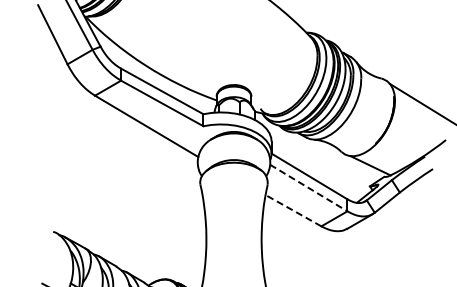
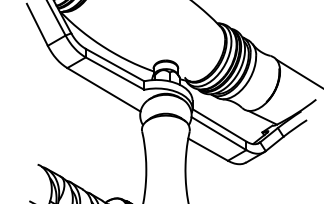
line: (309, 188) -> (219, 133), dashed -> solid
line: (293, 210) -> (208, 149), dashed -> solid

